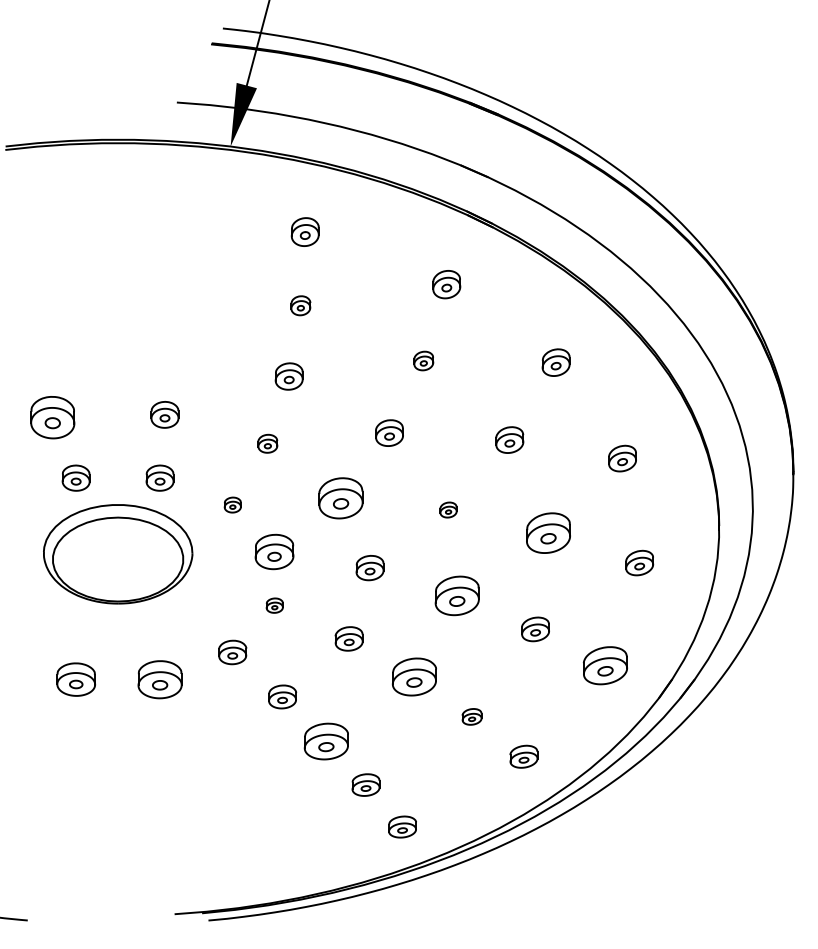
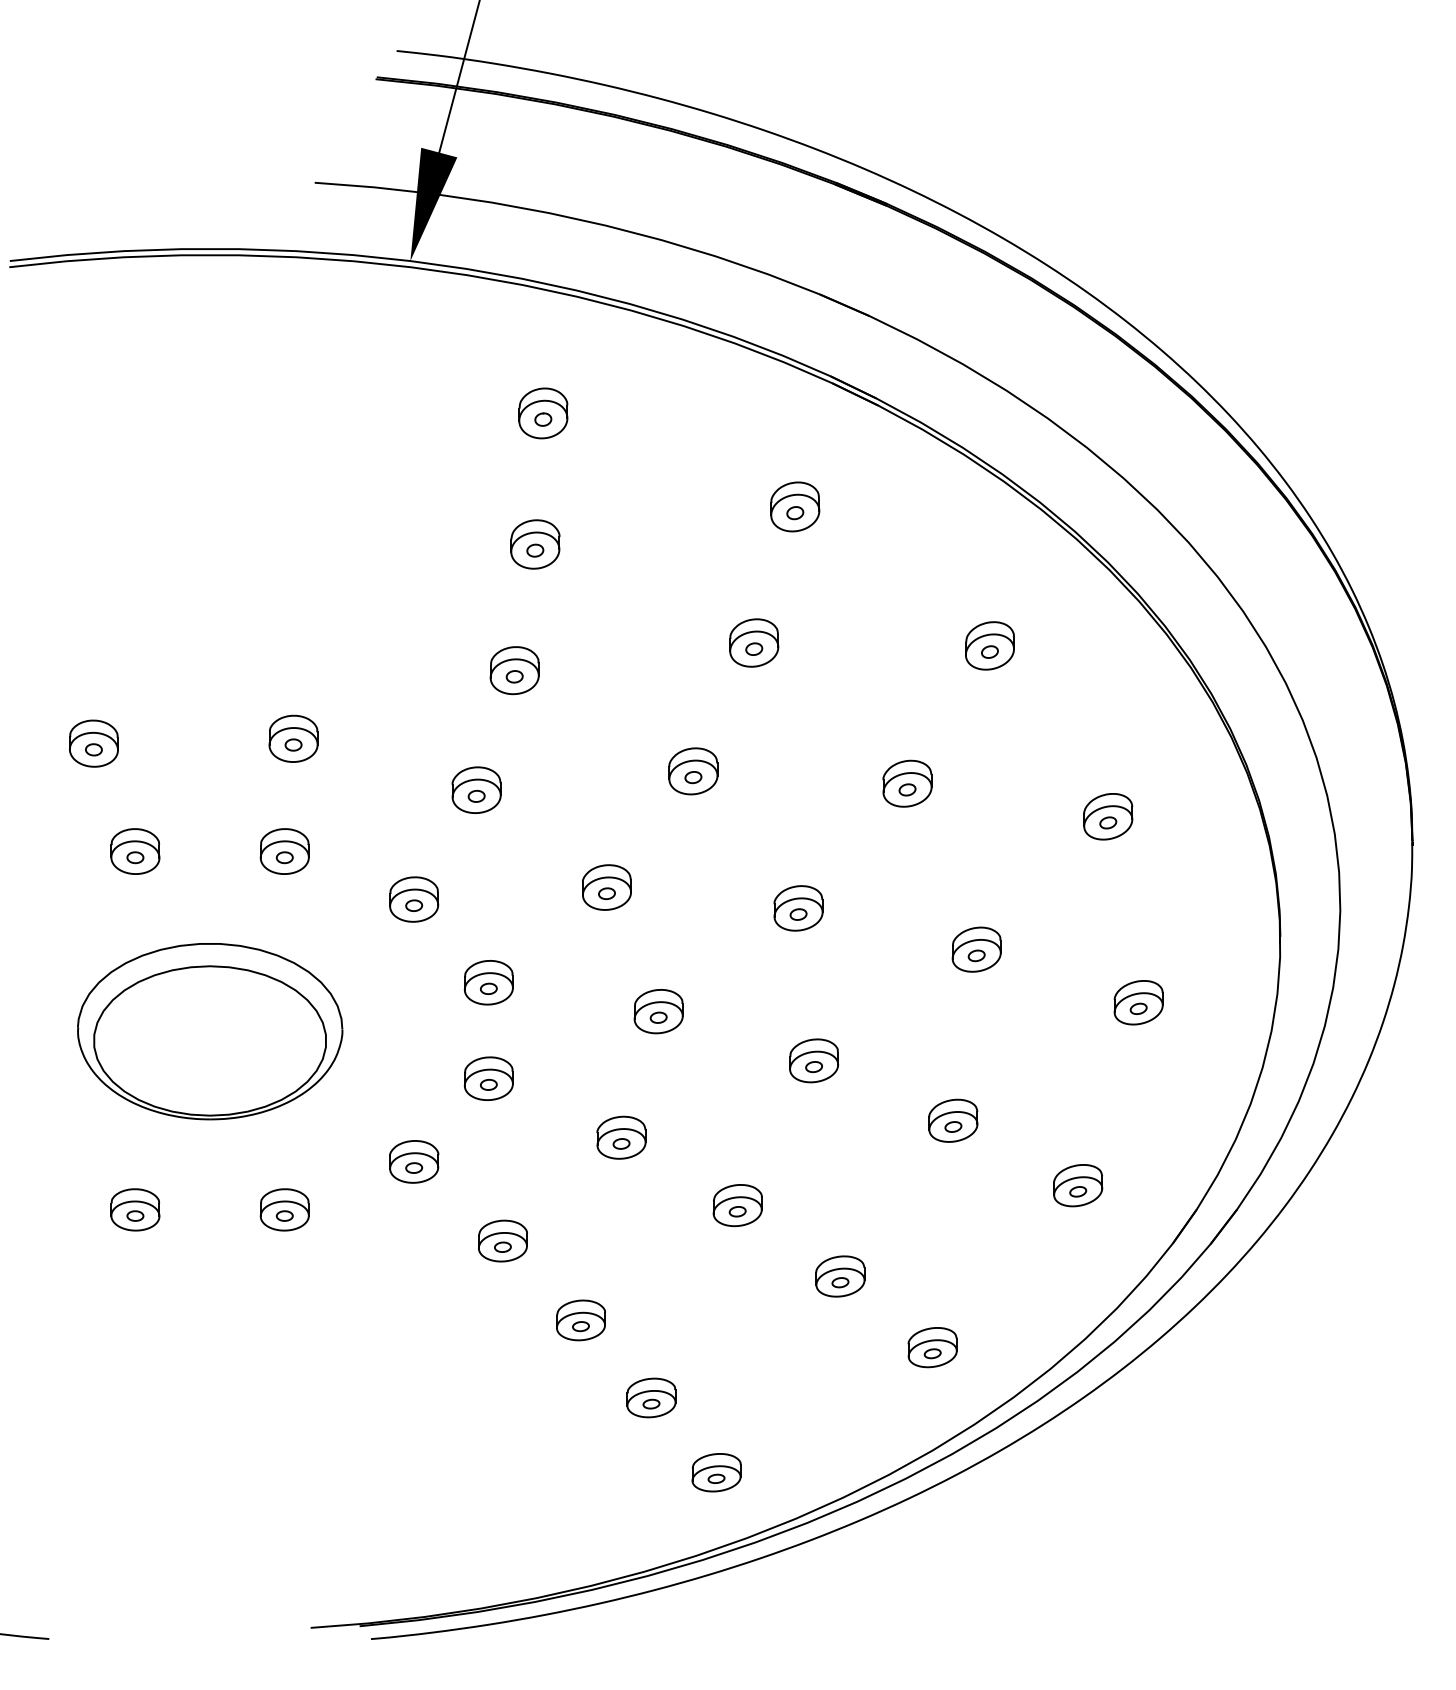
part: (300, 305) -> (534, 544), size x1.43
part: (423, 360) -> (753, 642), size x1.43
part: (52, 417) -> (93, 743), size x0.62
part: (267, 443) -> (476, 789), size x1.43
part: (340, 498) -> (606, 887), size x0.62
part: (232, 504) -> (413, 898), size x1.67
part: (448, 509) -> (798, 907), size x1.67
part: (548, 533) -> (976, 950), size x0.62
part: (274, 551) -> (488, 982), size x0.71
part: (118, 554) -> (210, 1031), moved
part: (457, 595) -> (814, 1060), size x0.62
part: (274, 605) -> (488, 1078), size x1.67
part: (605, 665) -> (1077, 1185), size x0.62
part: (414, 676) -> (737, 1204), size x0.62
part: (75, 678) -> (134, 1208), size x0.71
part: (159, 678) -> (283, 1208), size x0.62
part: (471, 716) -> (839, 1275), size x1.43
part: (326, 741) -> (581, 1320), size x0.62

